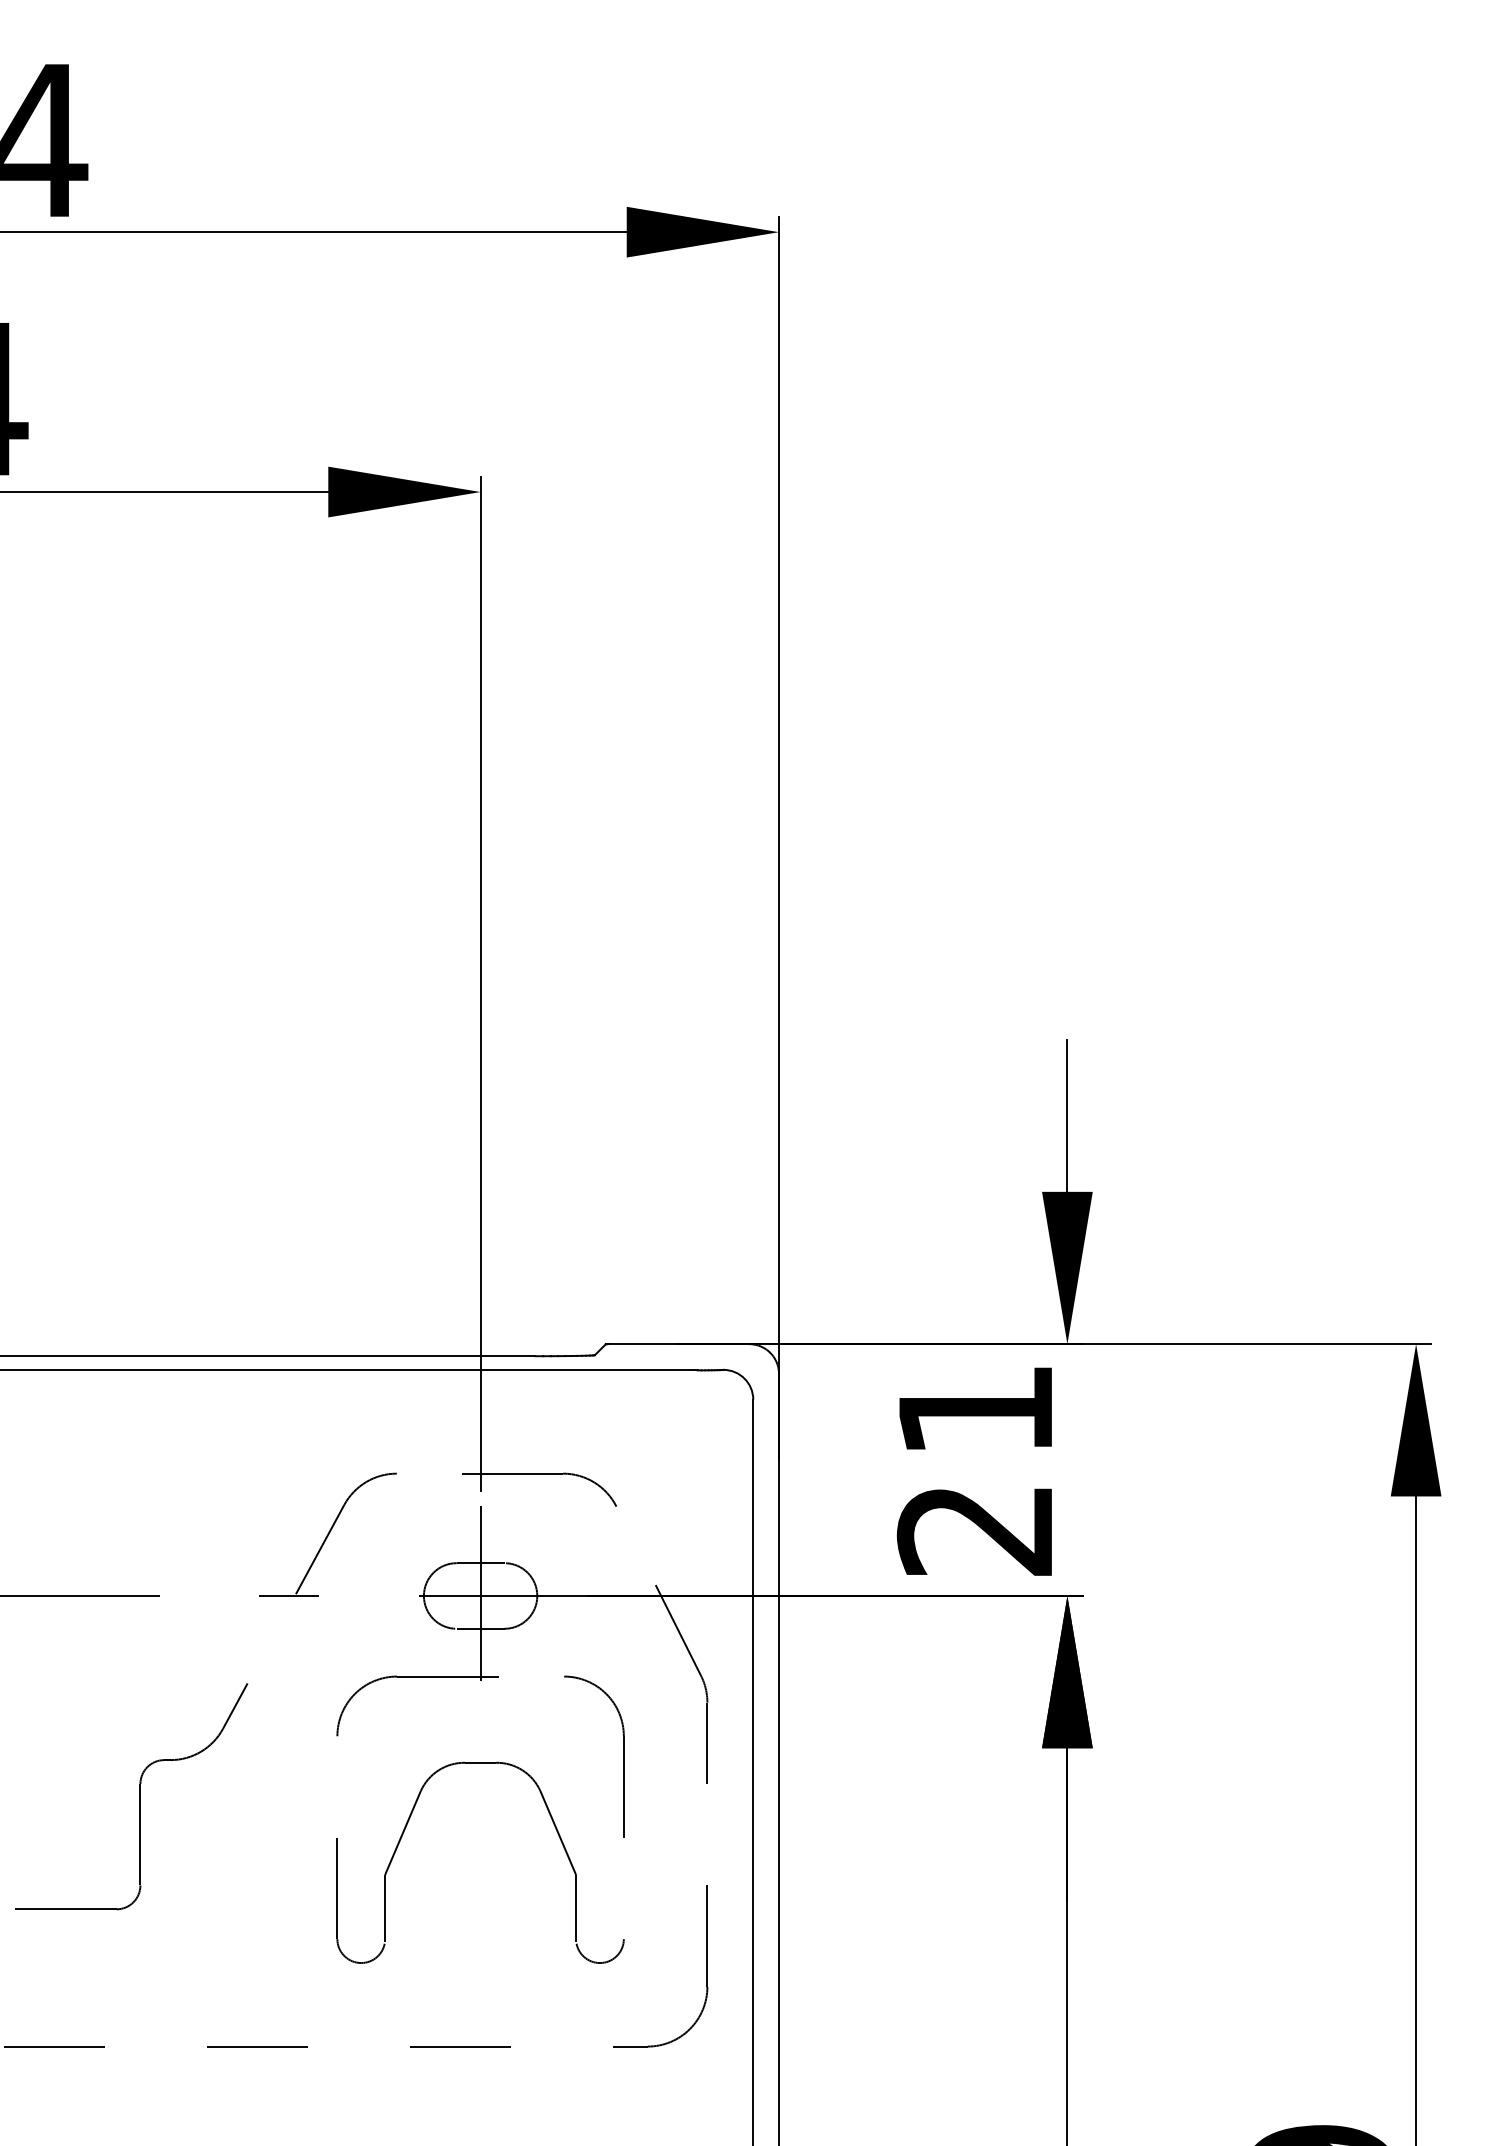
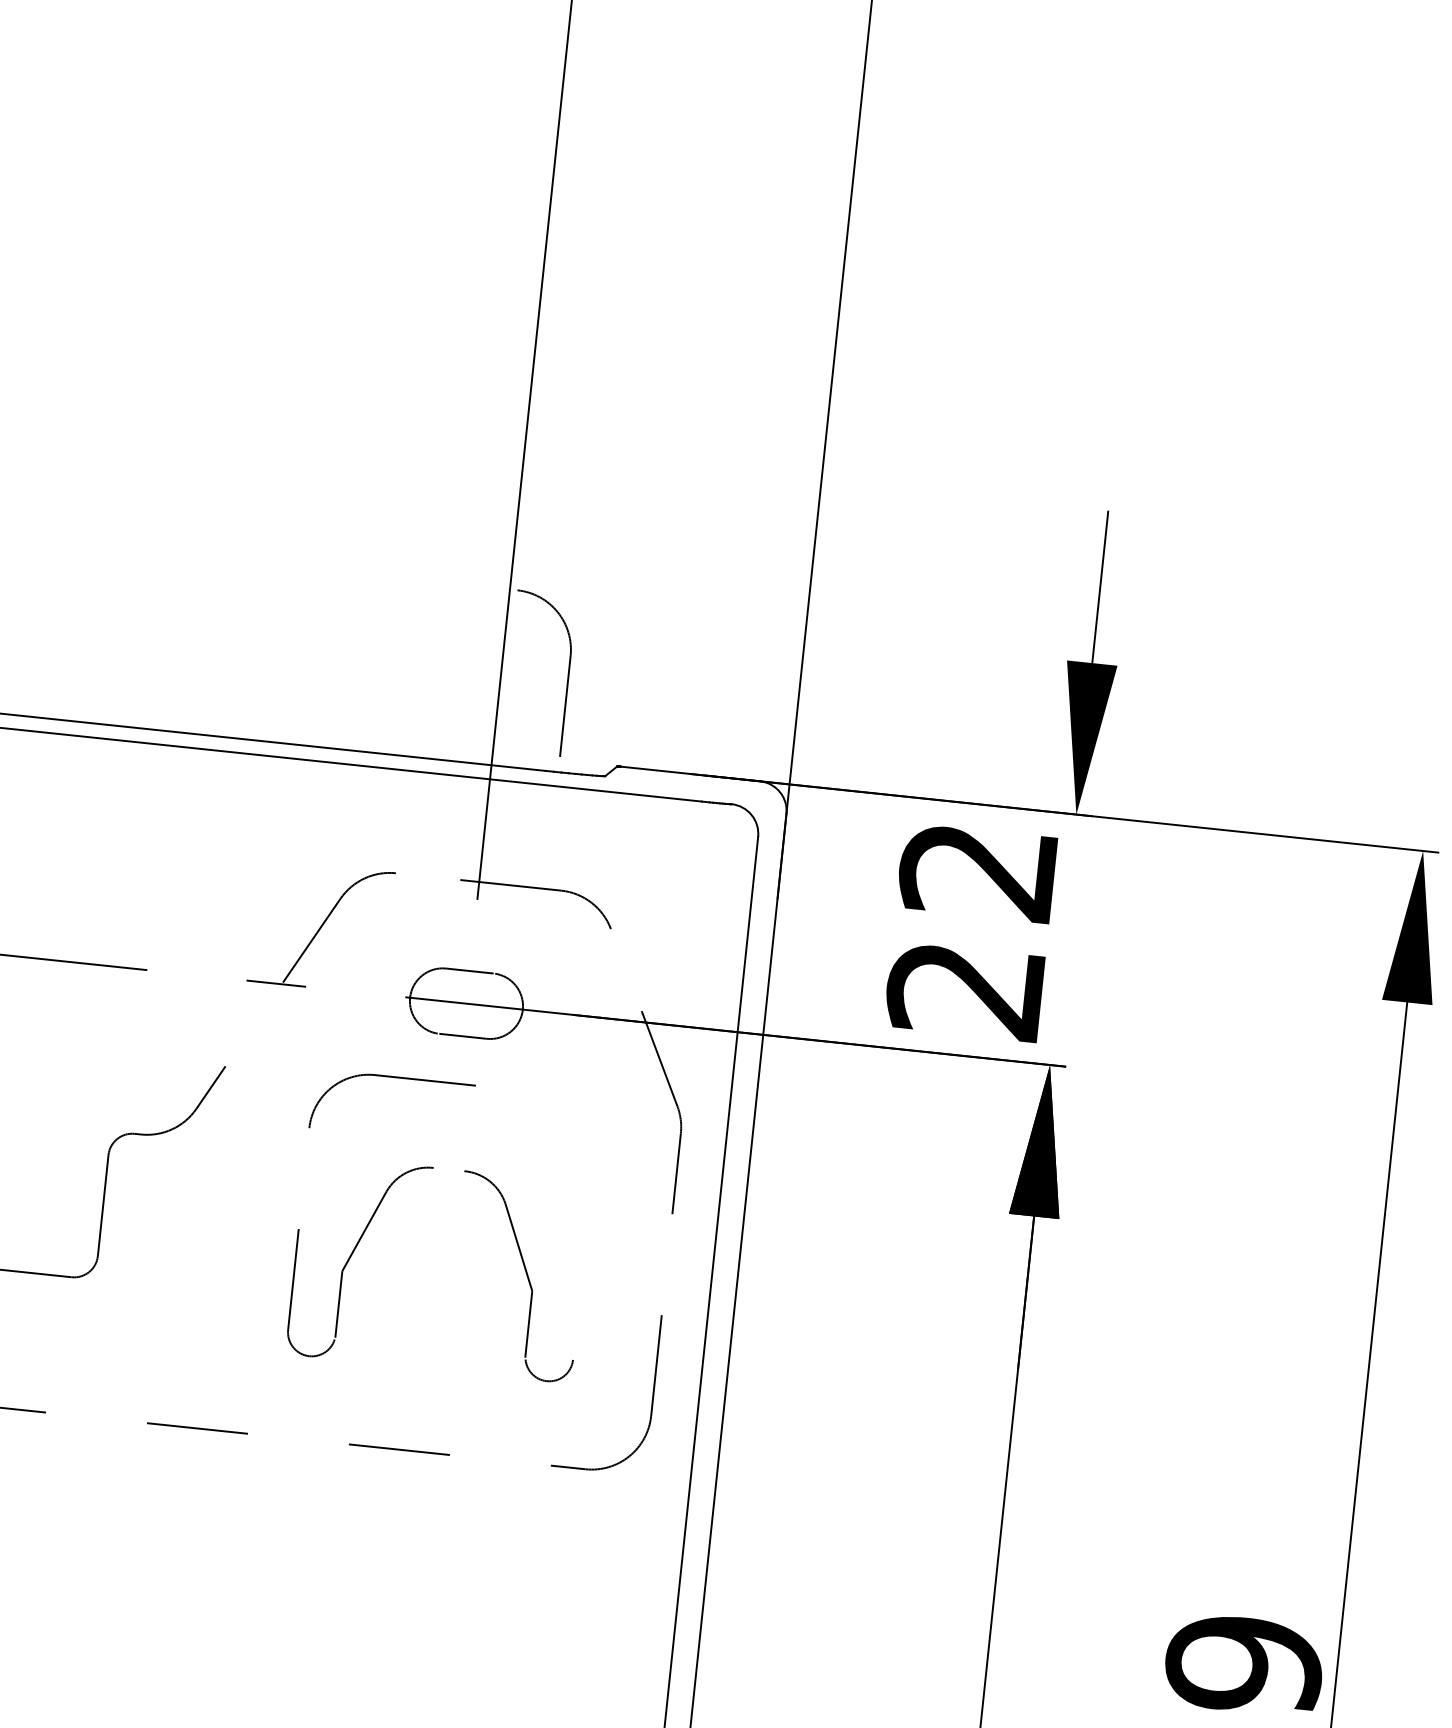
text: (973, 1411) -> (975, 871), 21 -> 22
line: (480, 1592) -> (466, 1000), removed
part: (623, 1756) -> (568, 676), moved
line: (480, 1762) -> (448, 1169), removed

